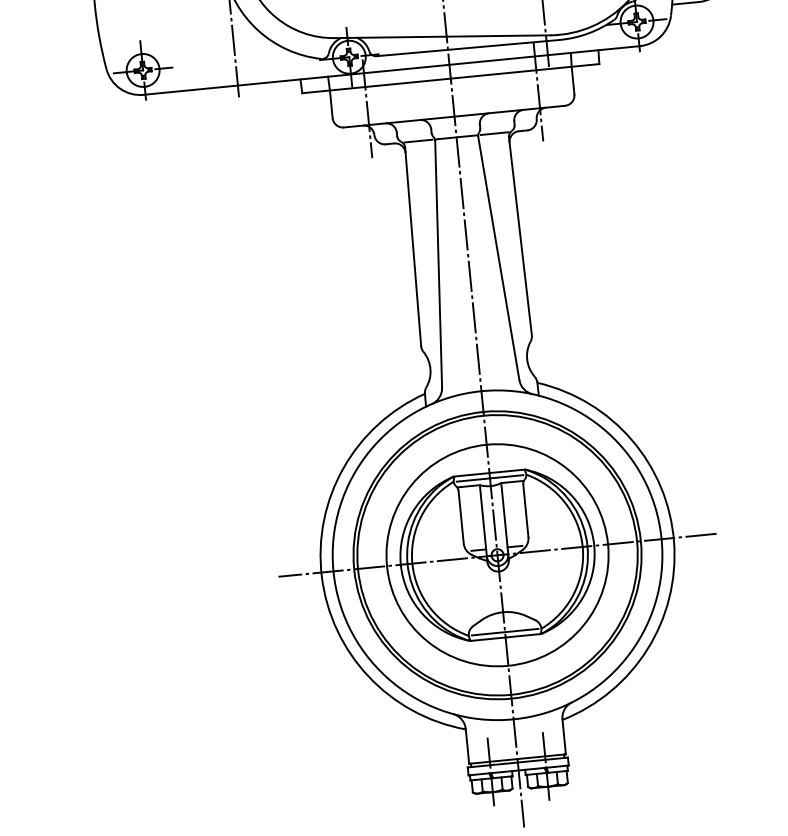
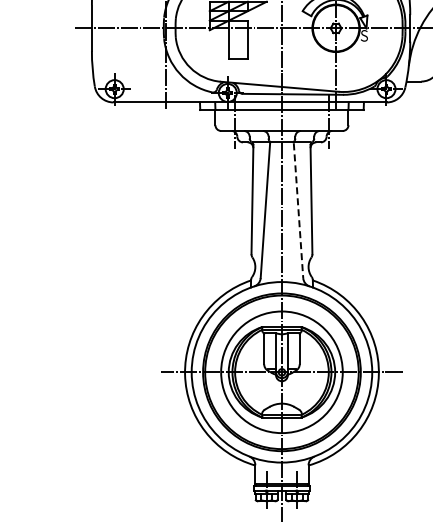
line: (498, 260) -> (298, 211), solid -> dashed

